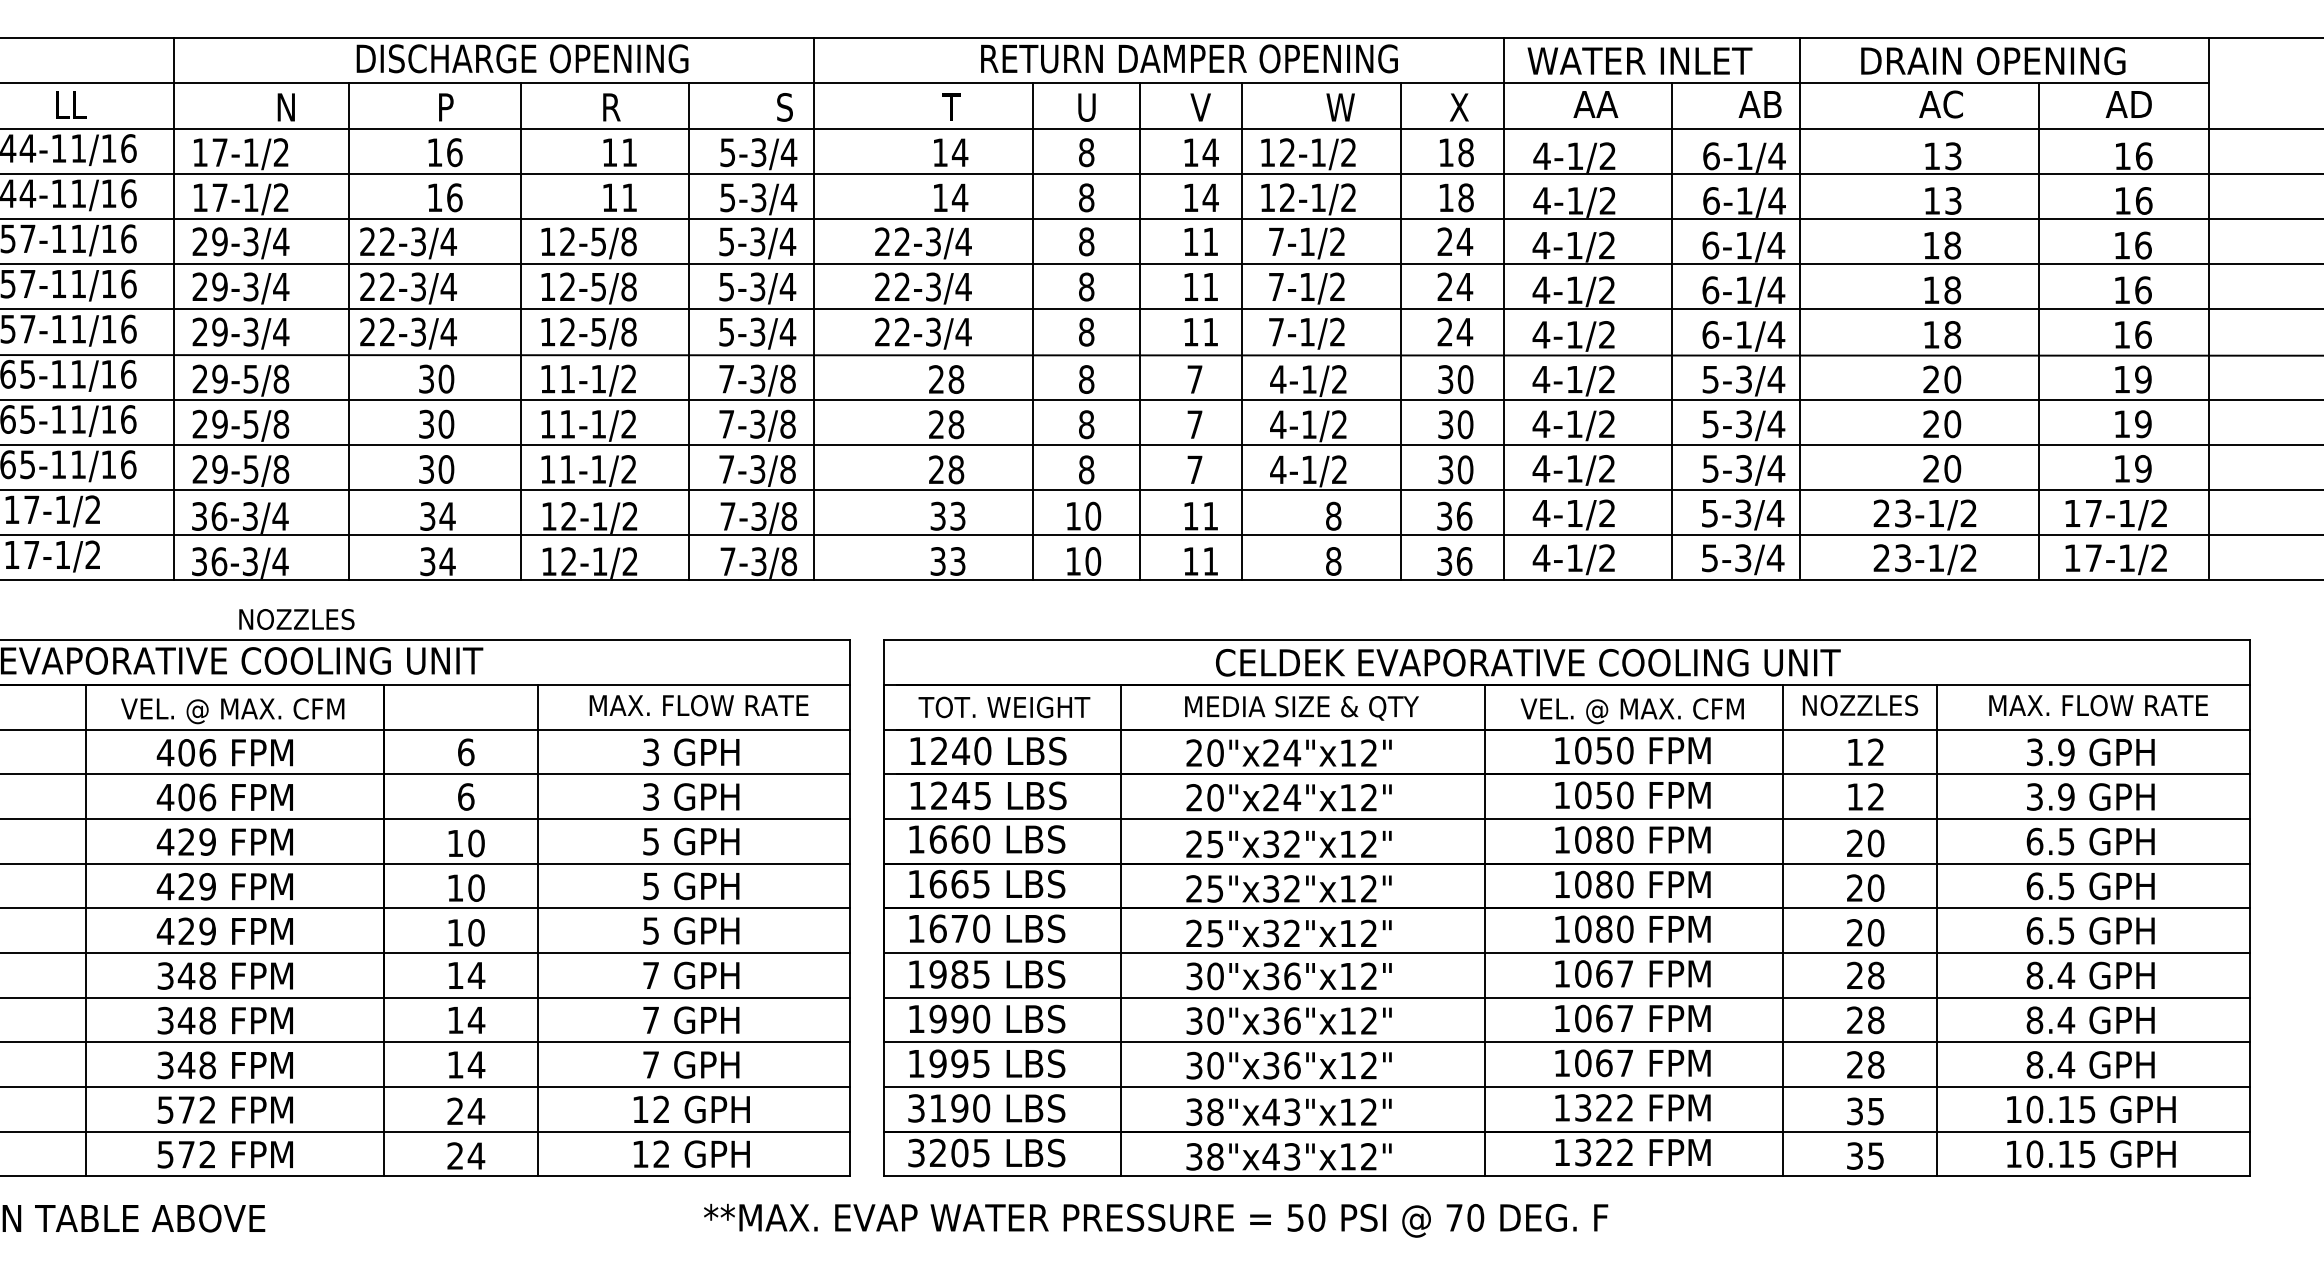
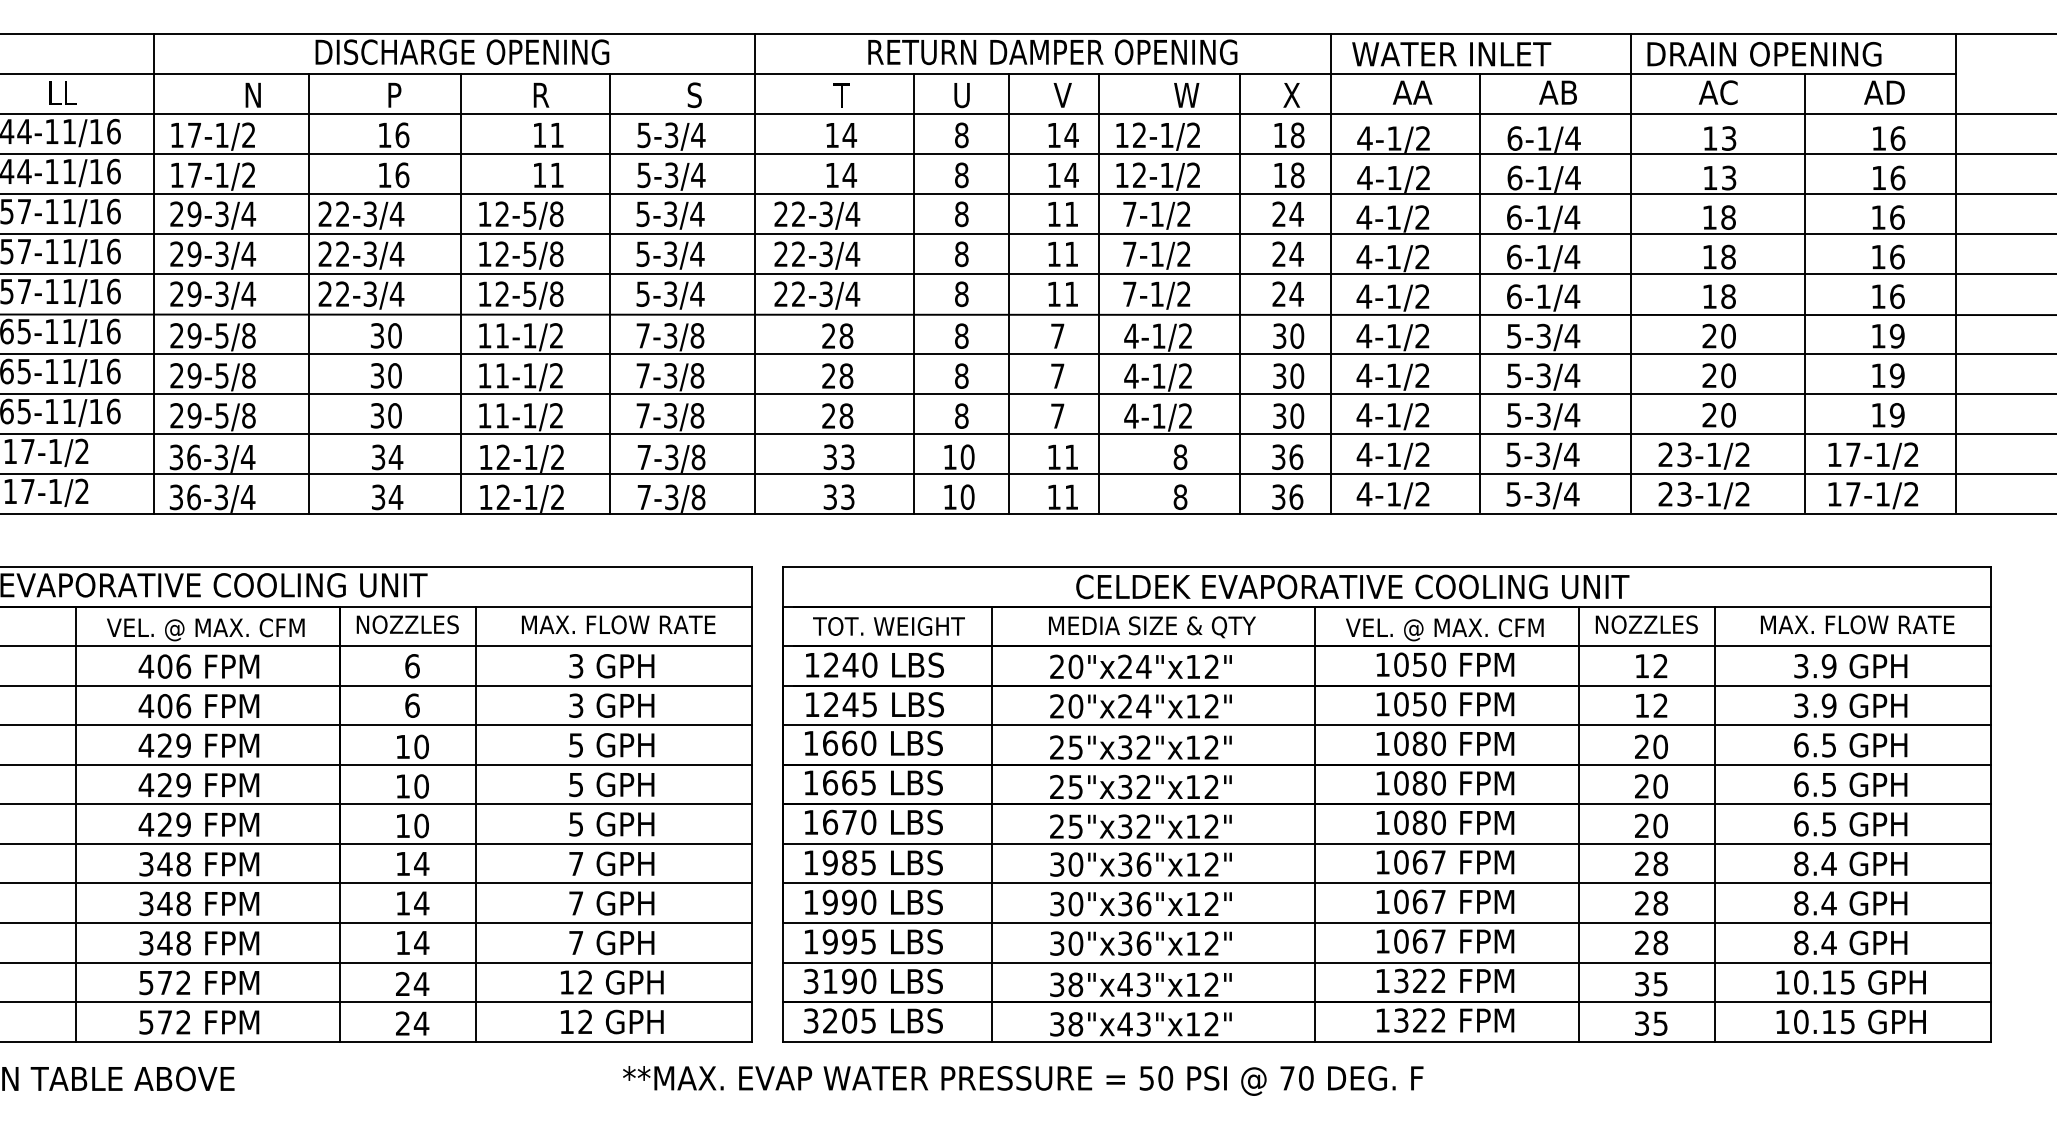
line: (1800, 308) -> (1630, 273), moved
line: (813, 309) -> (754, 274), moved
text: (296, 619) -> (407, 624), moved

